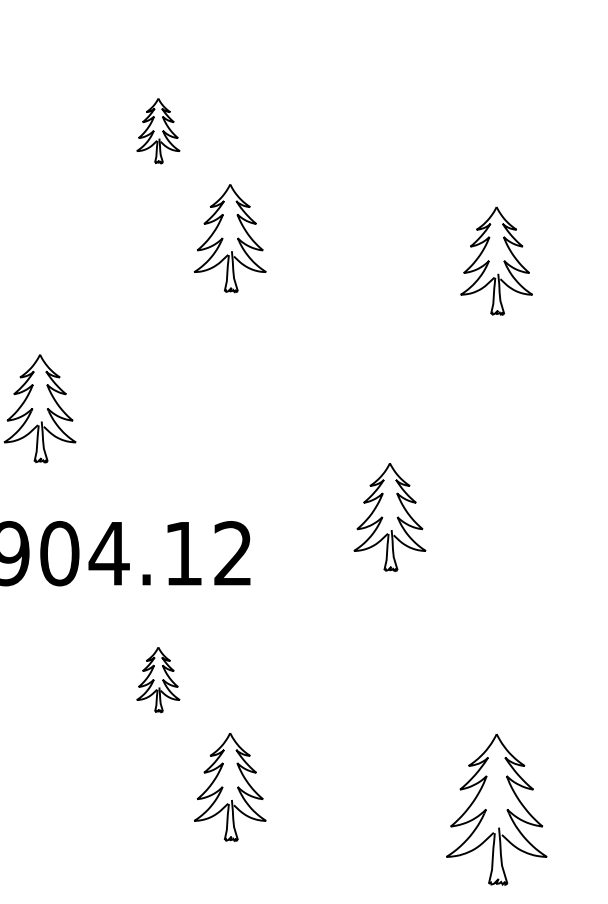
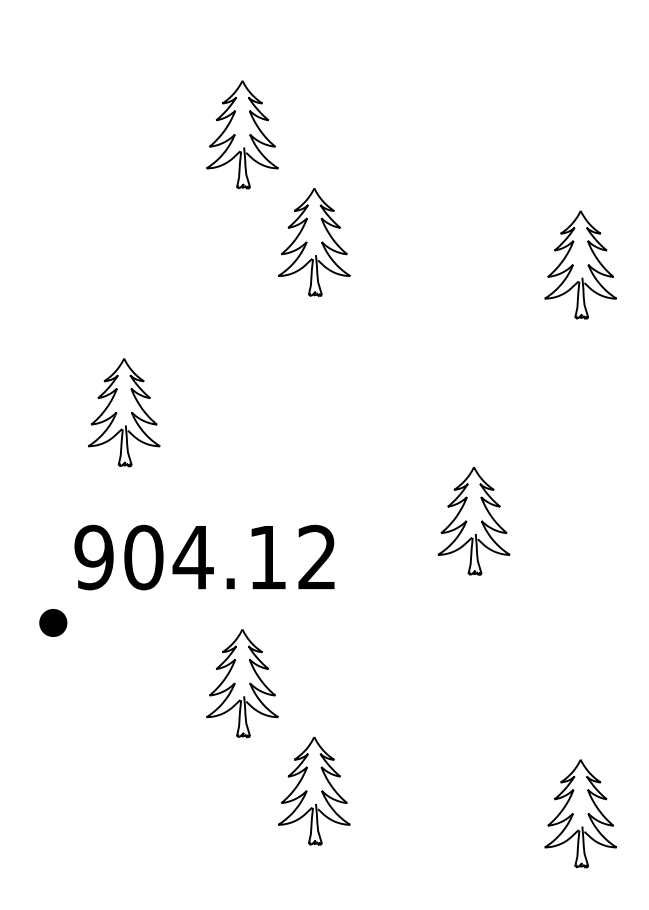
part: (158, 130) -> (242, 134), size x1.67
part: (158, 679) -> (242, 683), size x1.67
part: (496, 809) -> (580, 813), size x0.71

